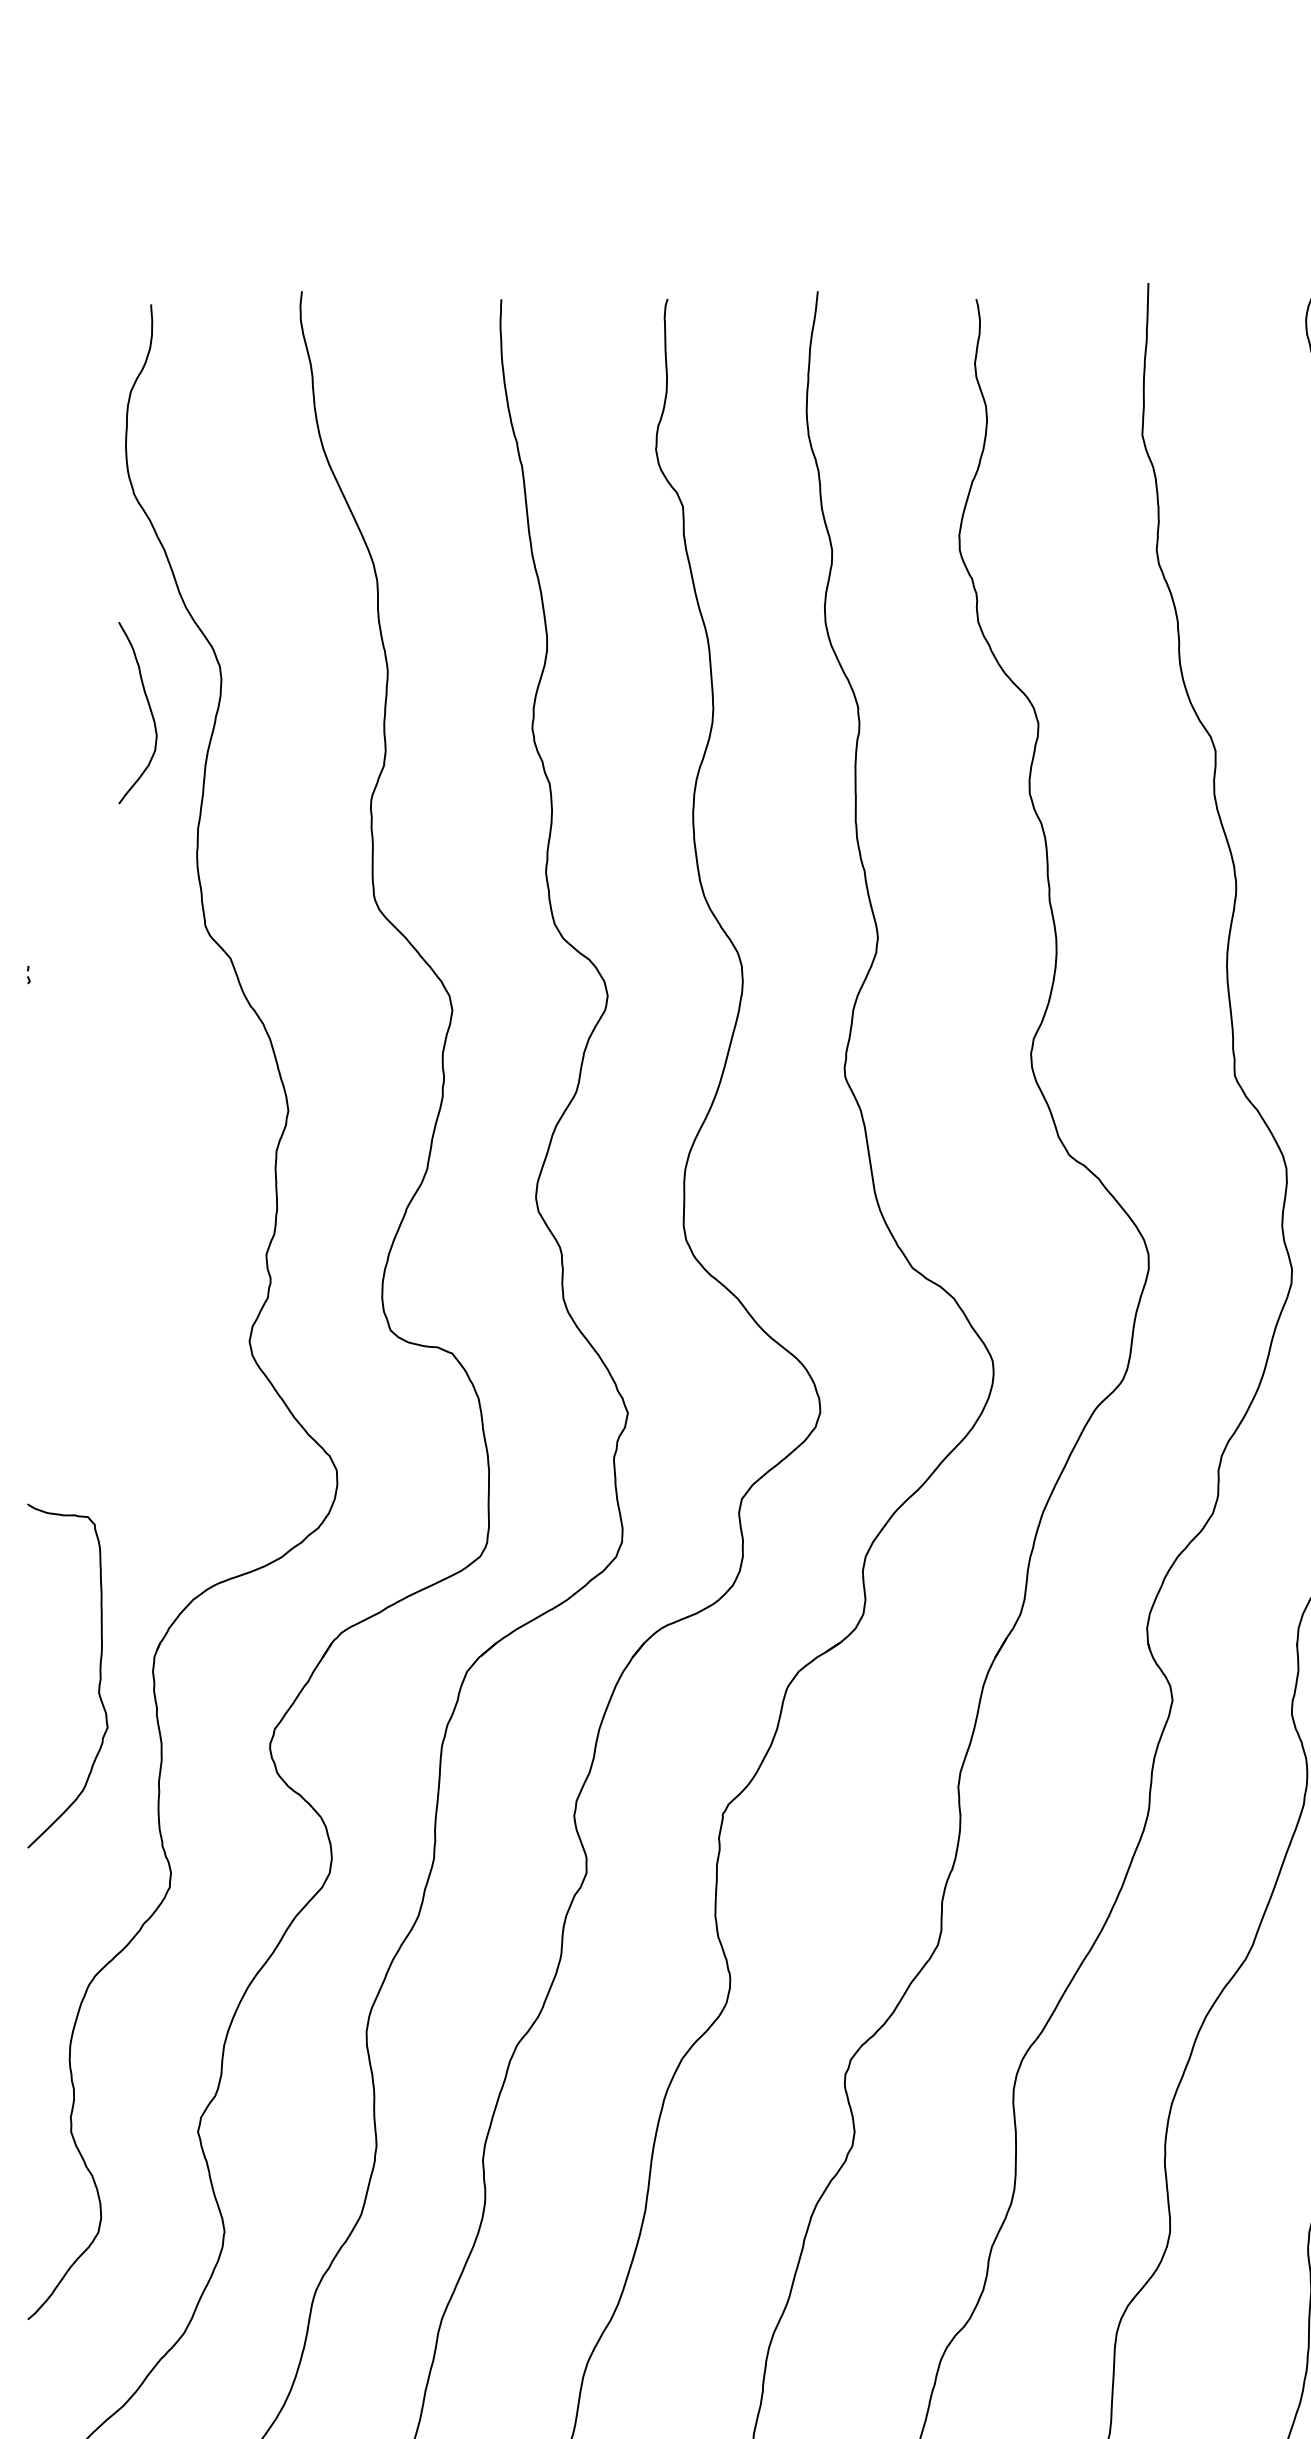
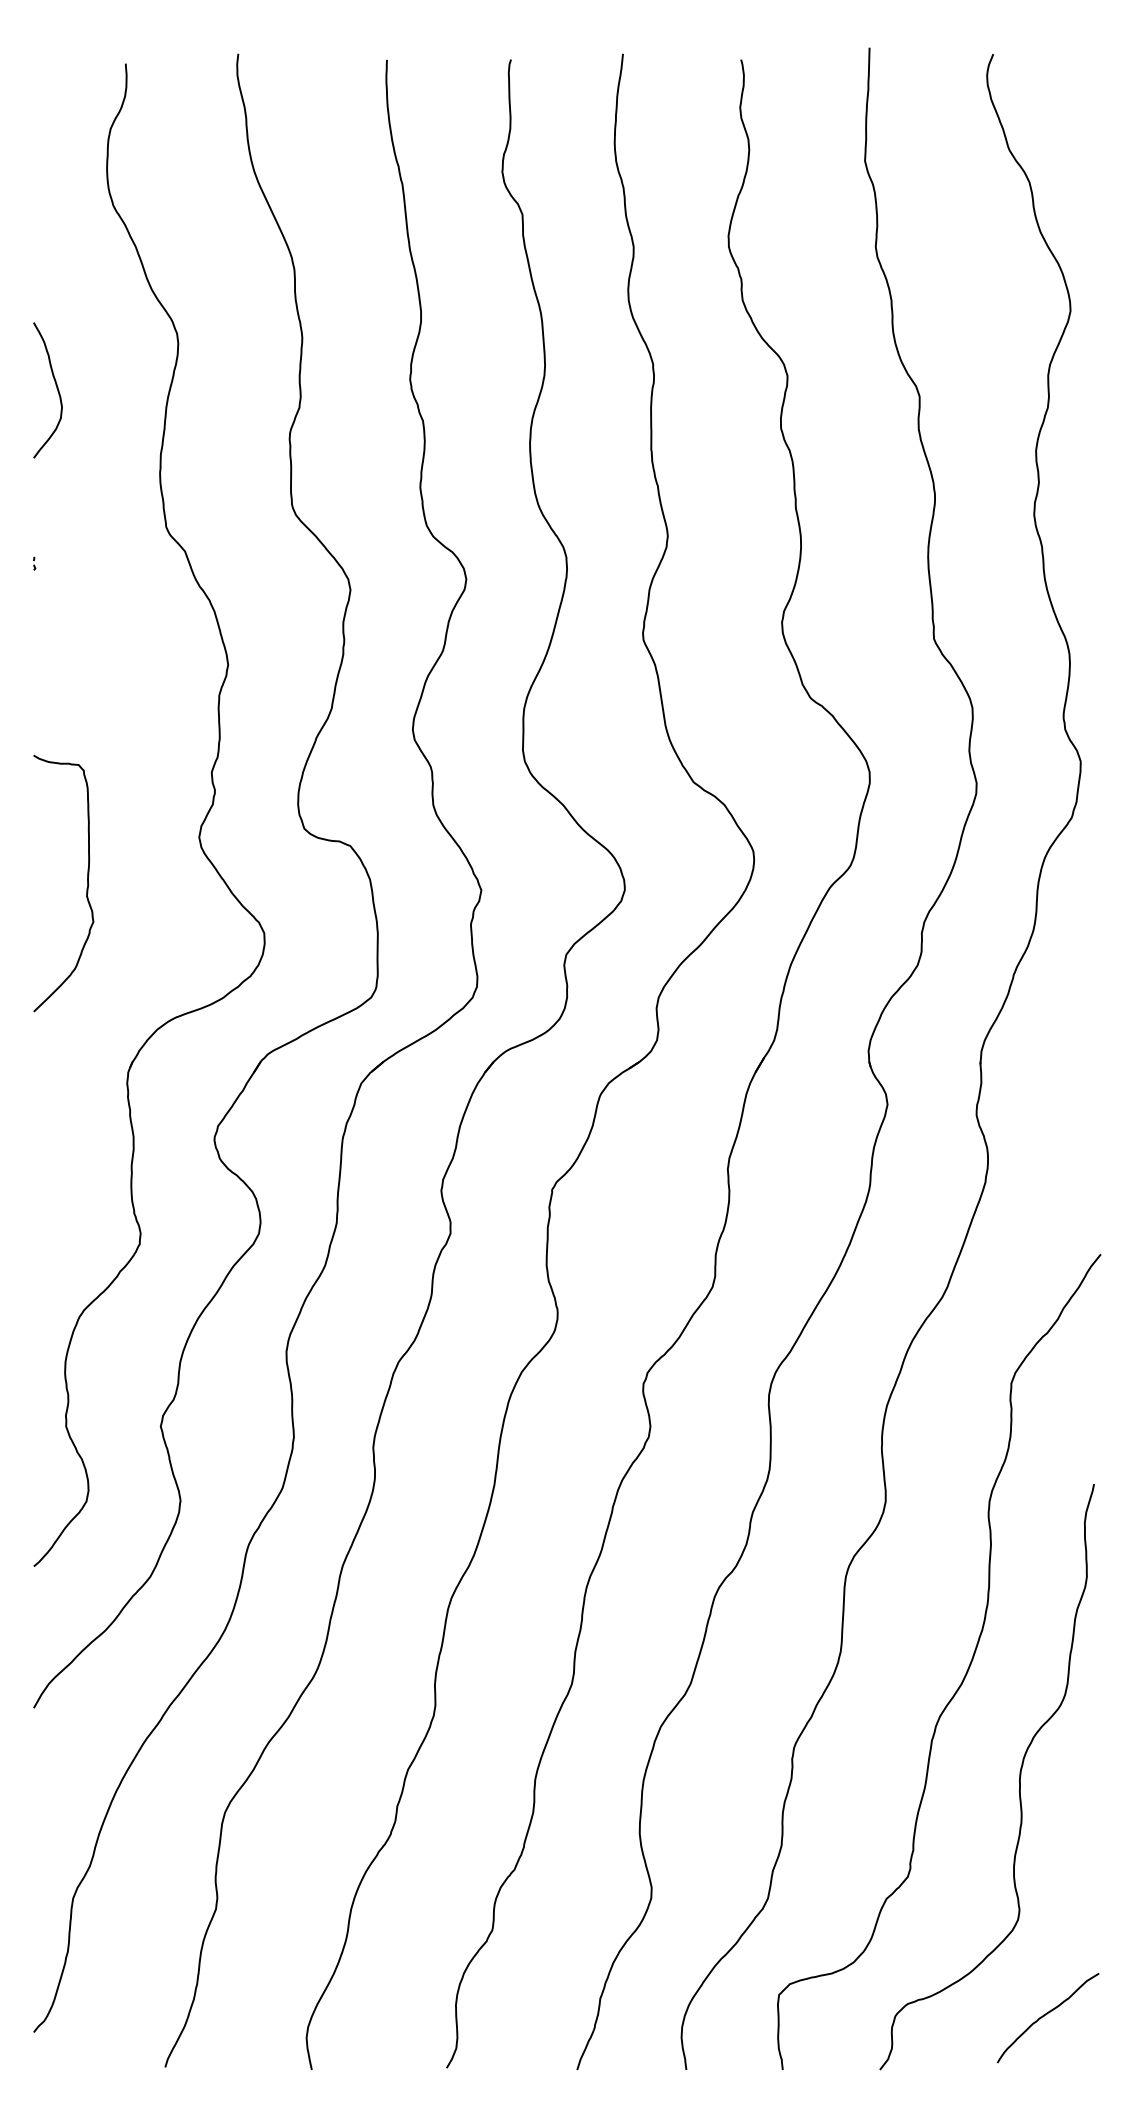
curve: (149, 710) -> (56, 388), moved
curve: (98, 1682) -> (86, 888), moved

